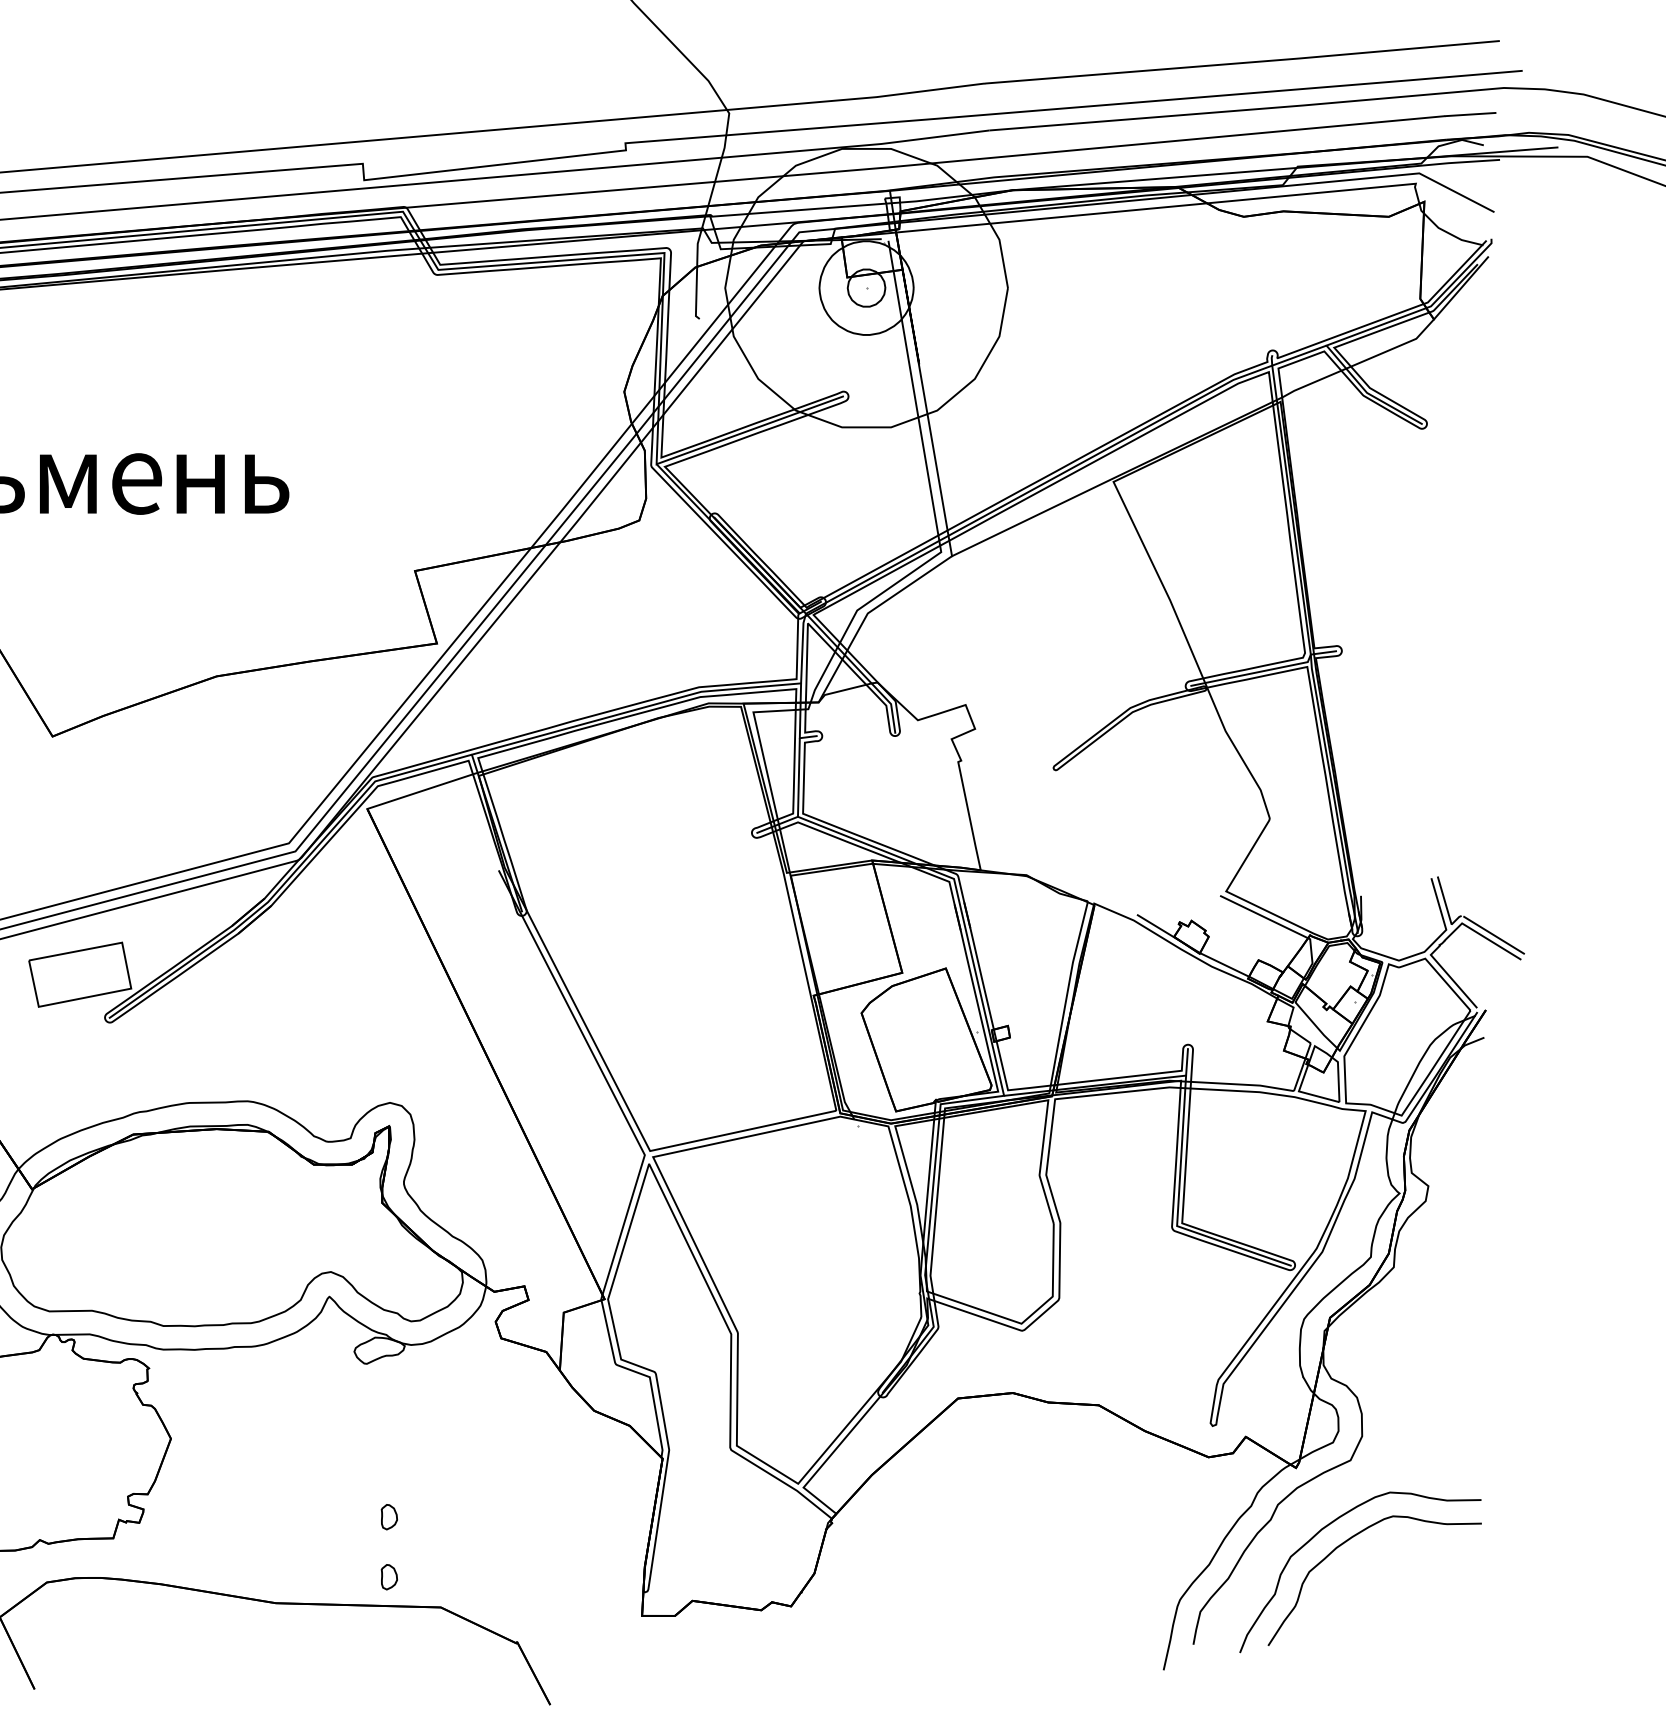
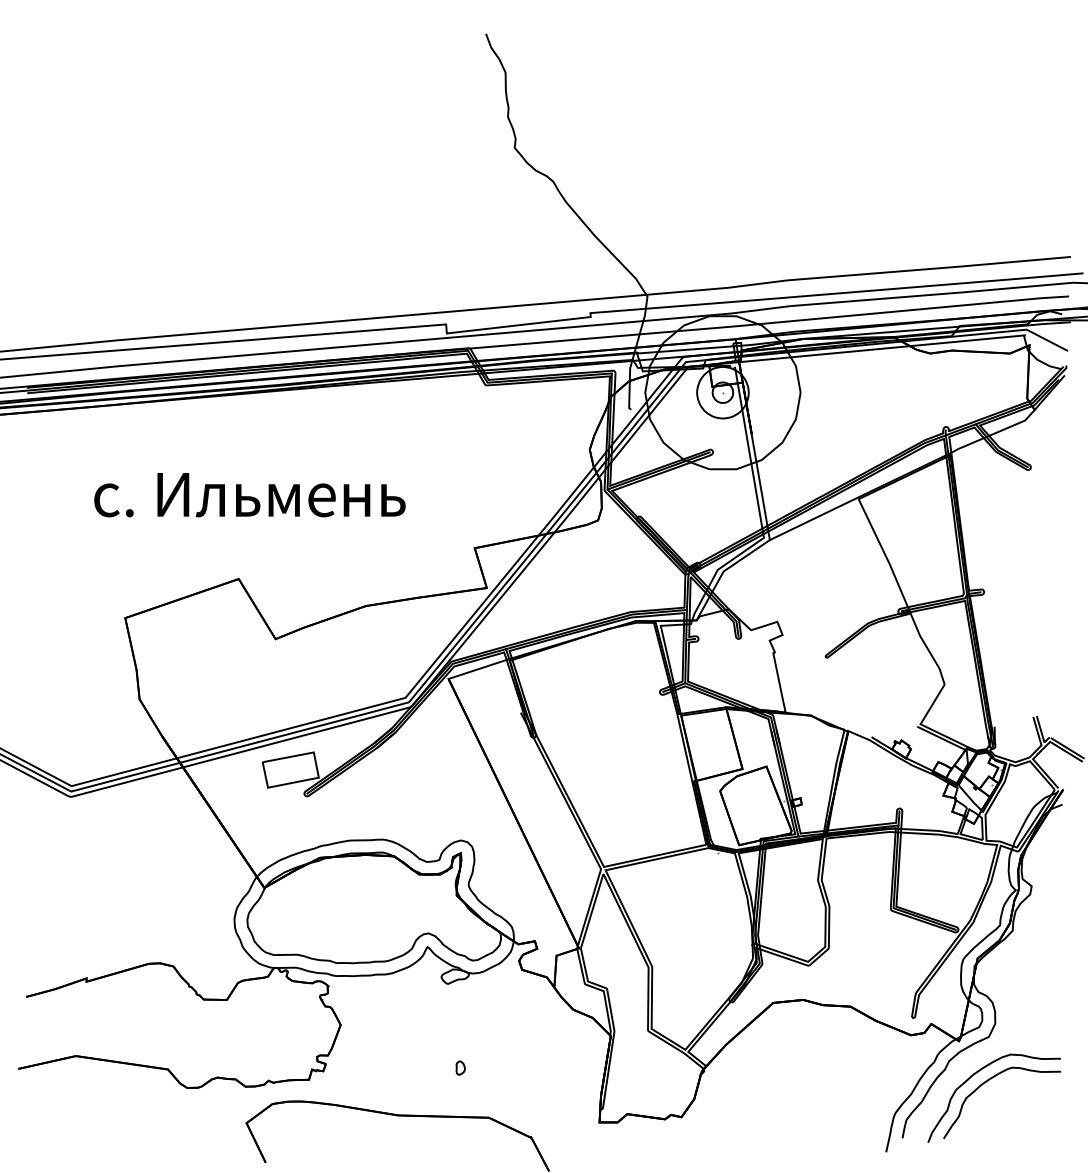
part: (389, 1576) -> (460, 1100), removed

